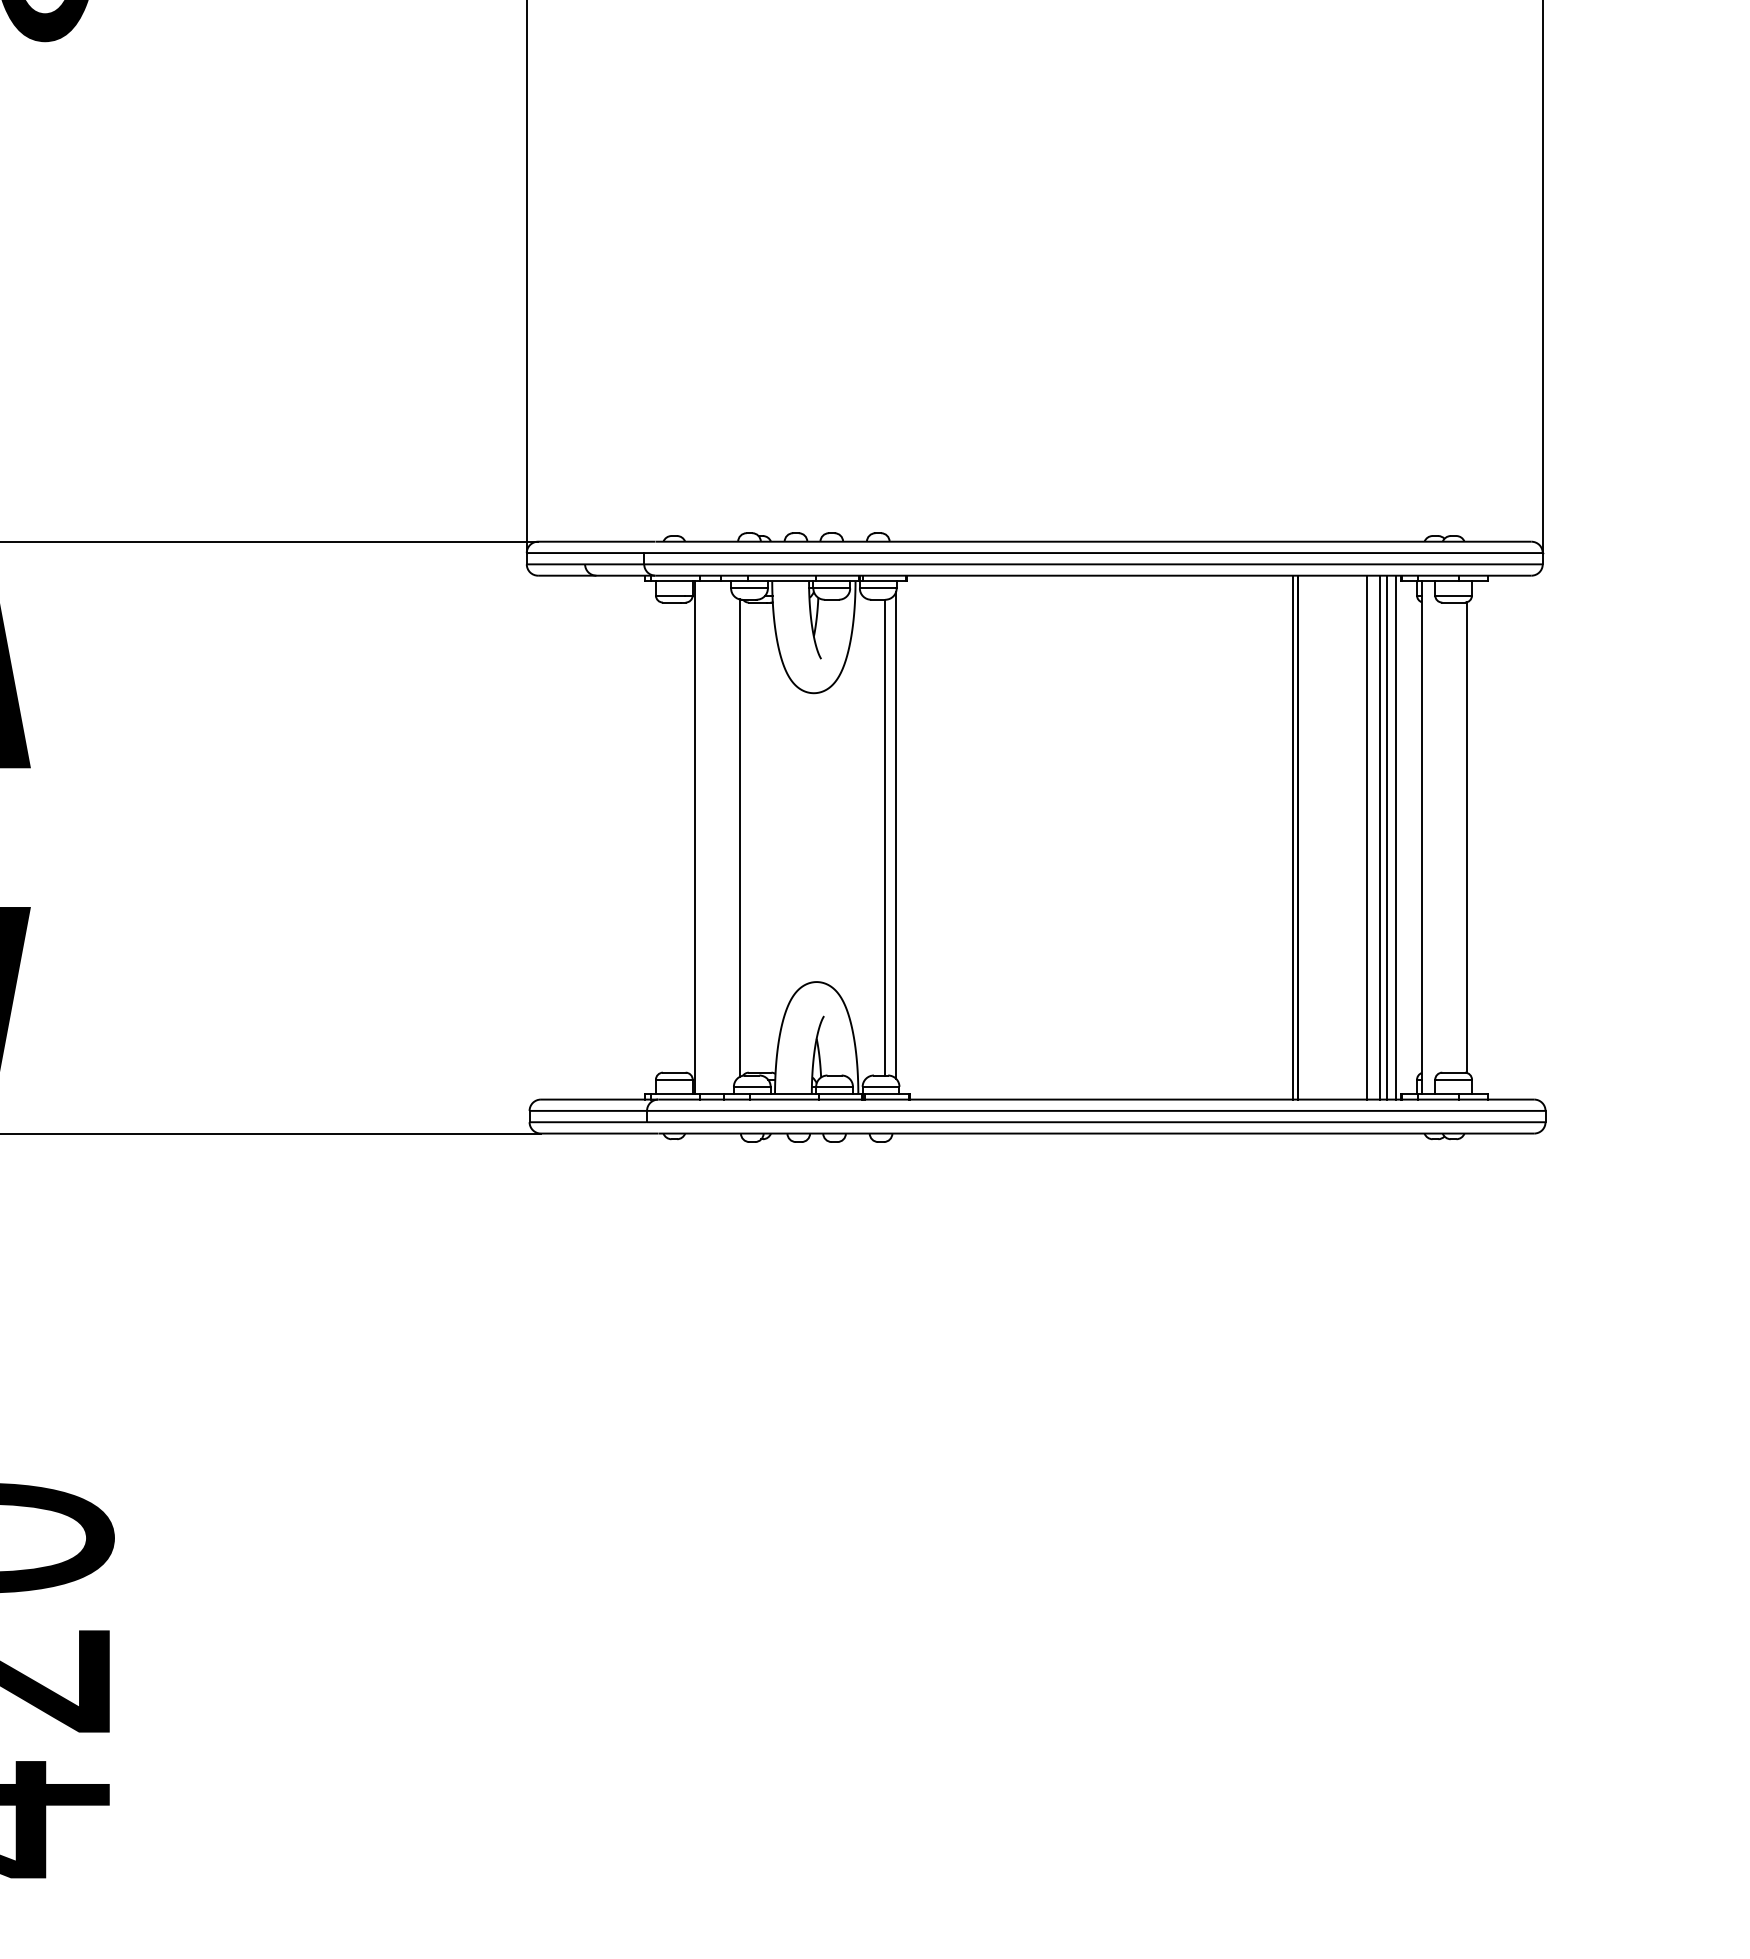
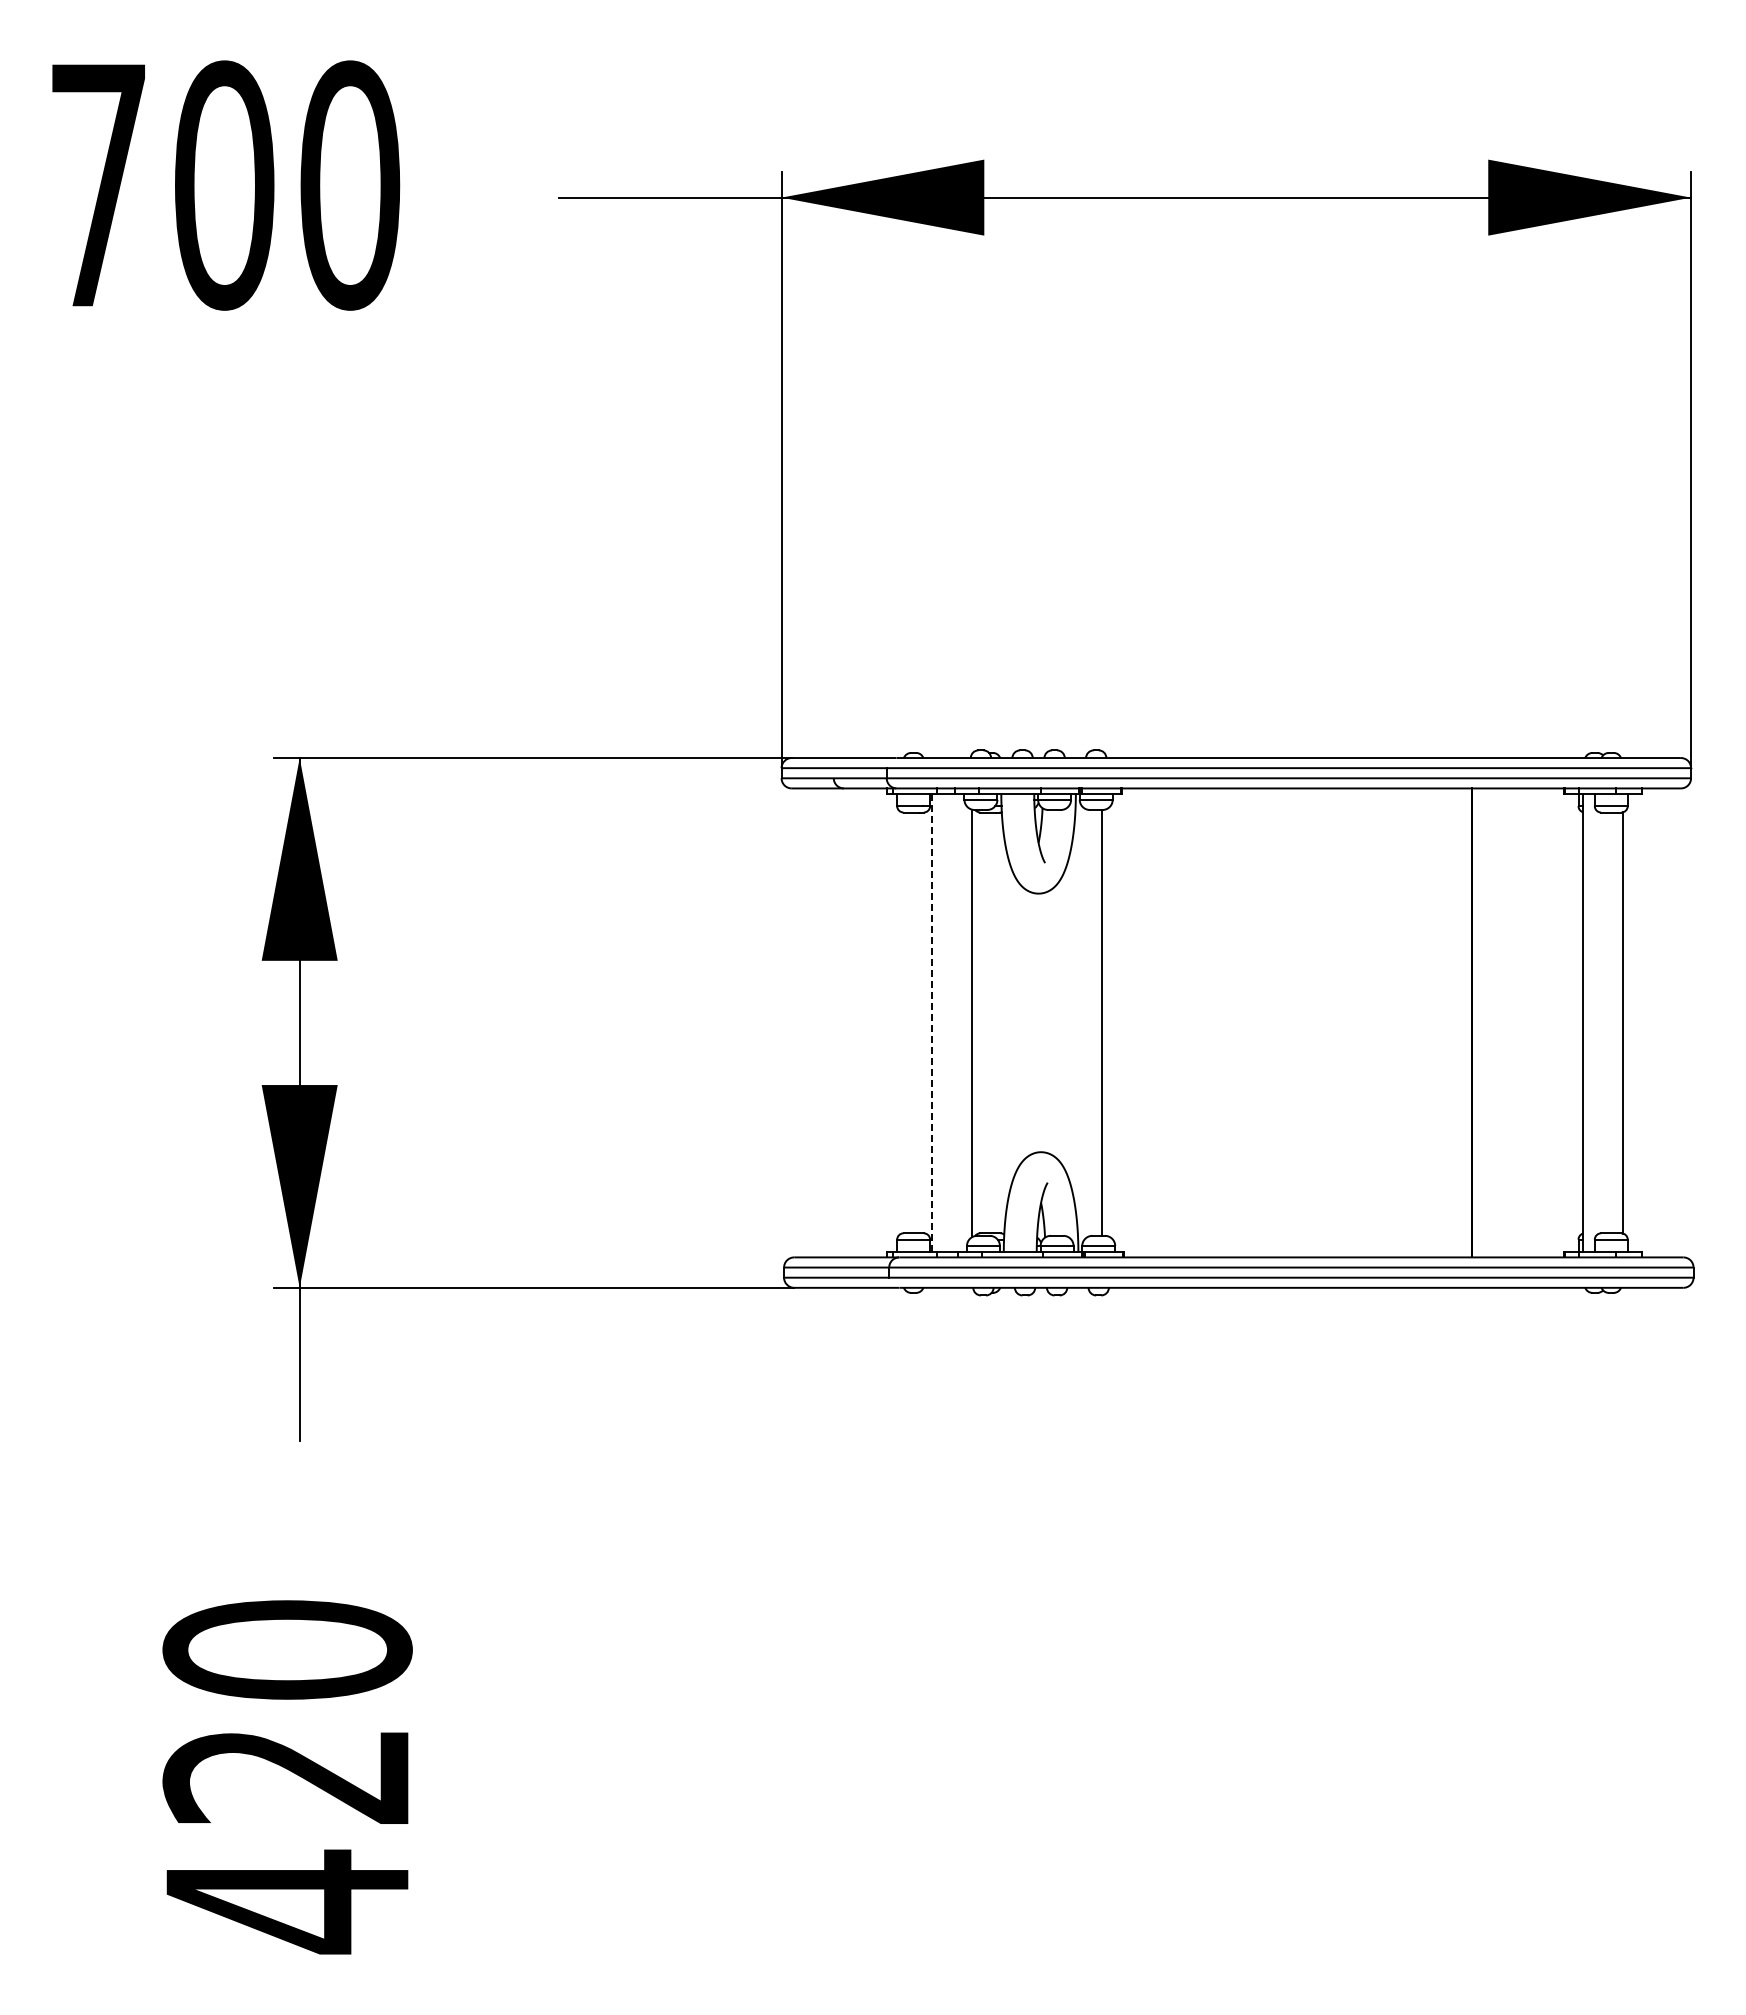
line: (896, 834) -> (1112, 1020), removed
line: (1293, 837) -> (1467, 1022), removed
line: (1366, 837) -> (1533, 1022), removed
line: (1380, 837) -> (1545, 1022), removed
line: (1386, 837) -> (1551, 1022), removed
line: (1395, 837) -> (1559, 1022), removed
line: (694, 838) -> (931, 1023), solid -> dashed

